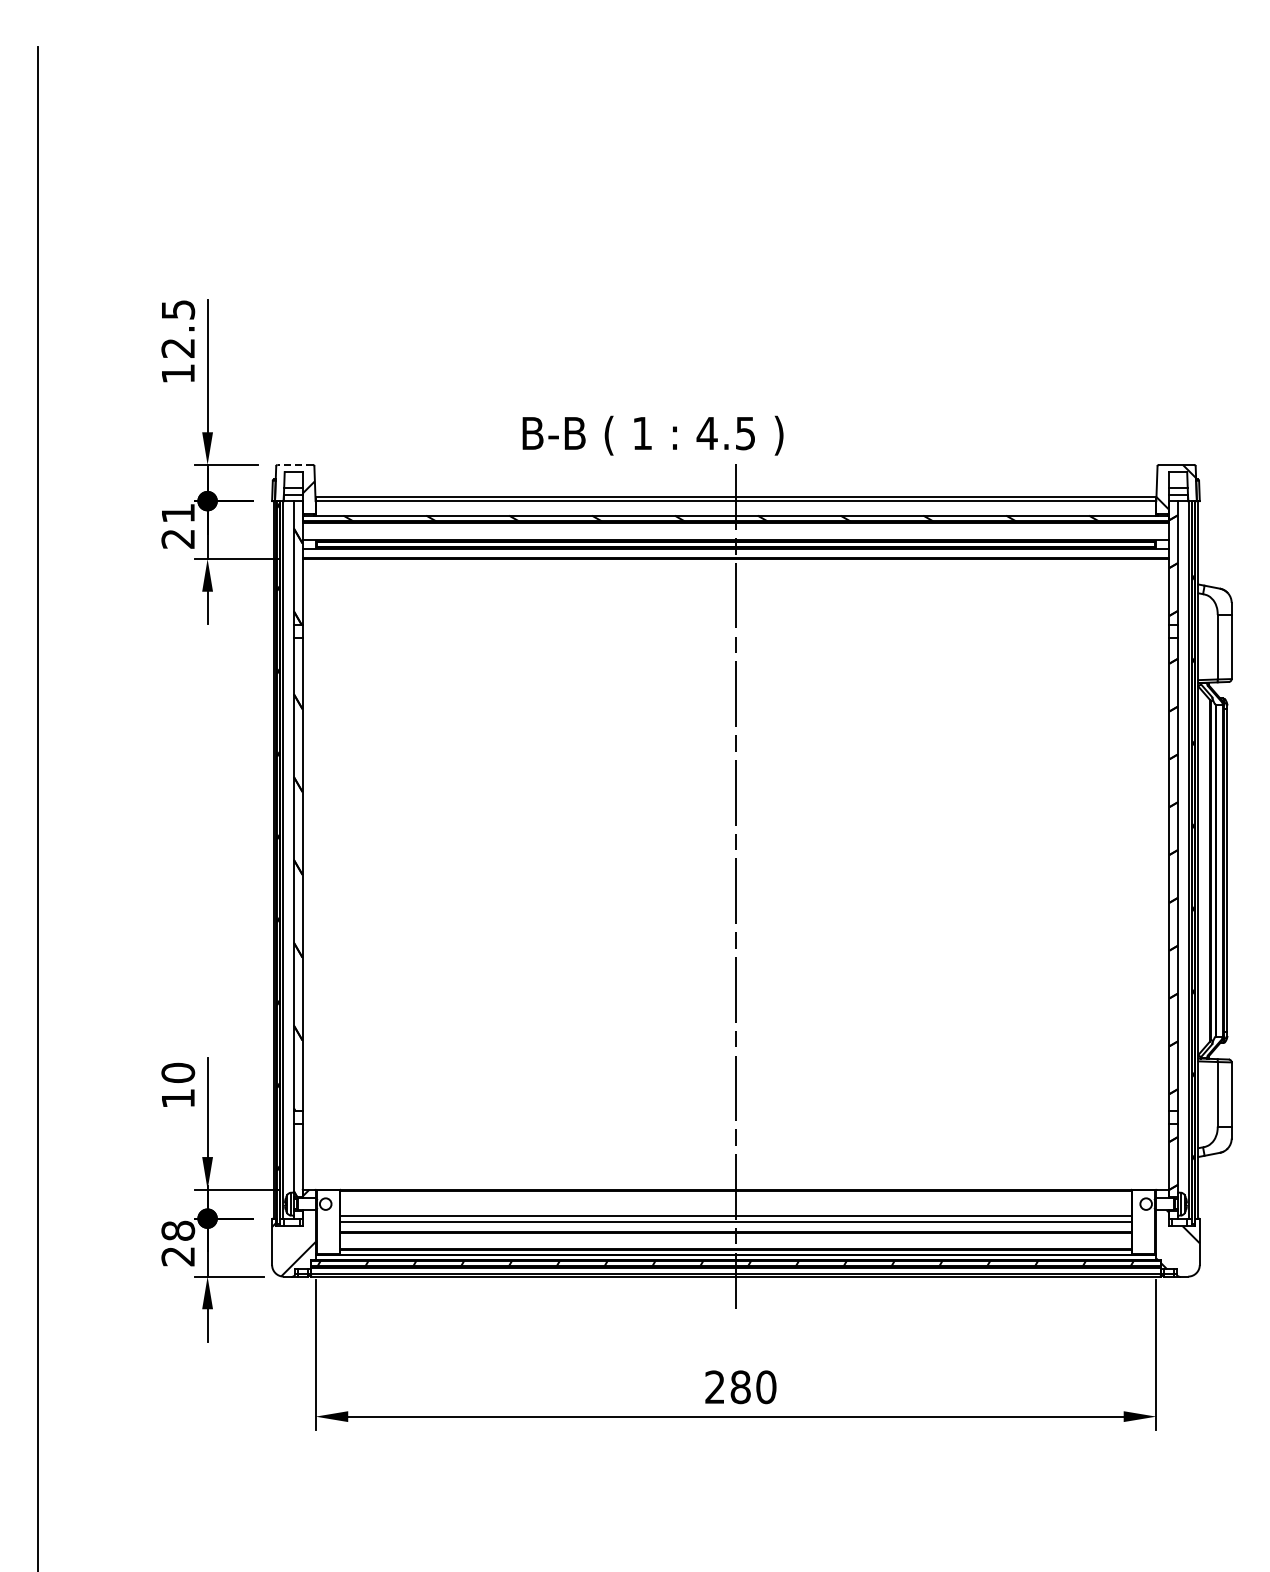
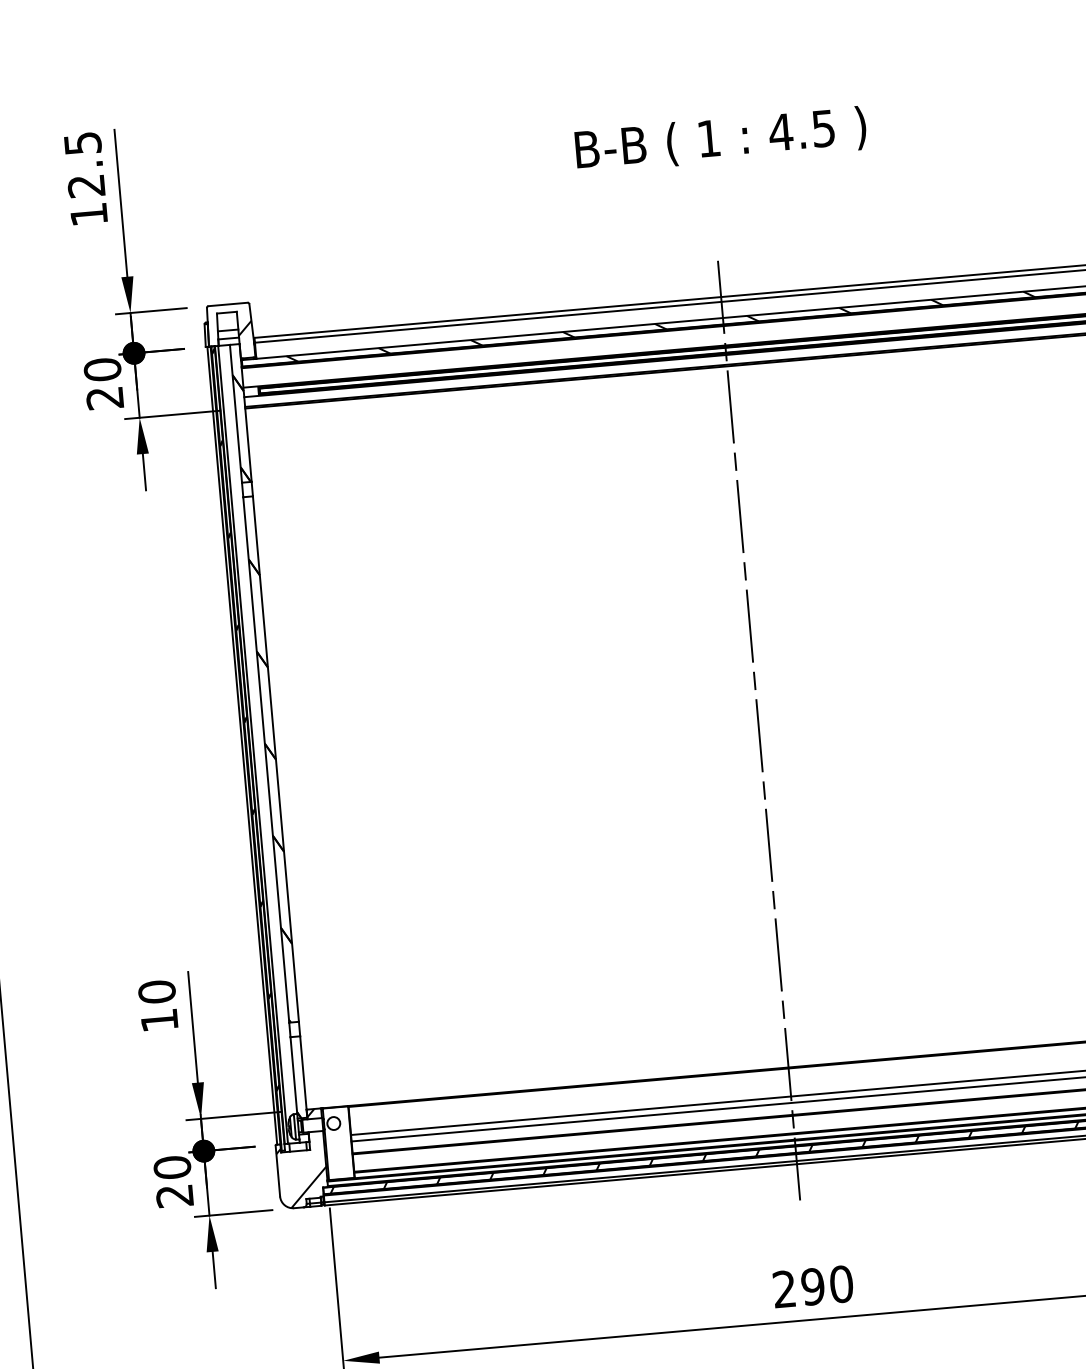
text: (652, 435) -> (720, 139), moved
line: (295, 464) -> (228, 304), dashed -> solid
text: (178, 513) -> (102, 369), 21 -> 20
text: (177, 1230) -> (171, 1167), 28 -> 20
text: (740, 1387) -> (812, 1287), 280 -> 290

